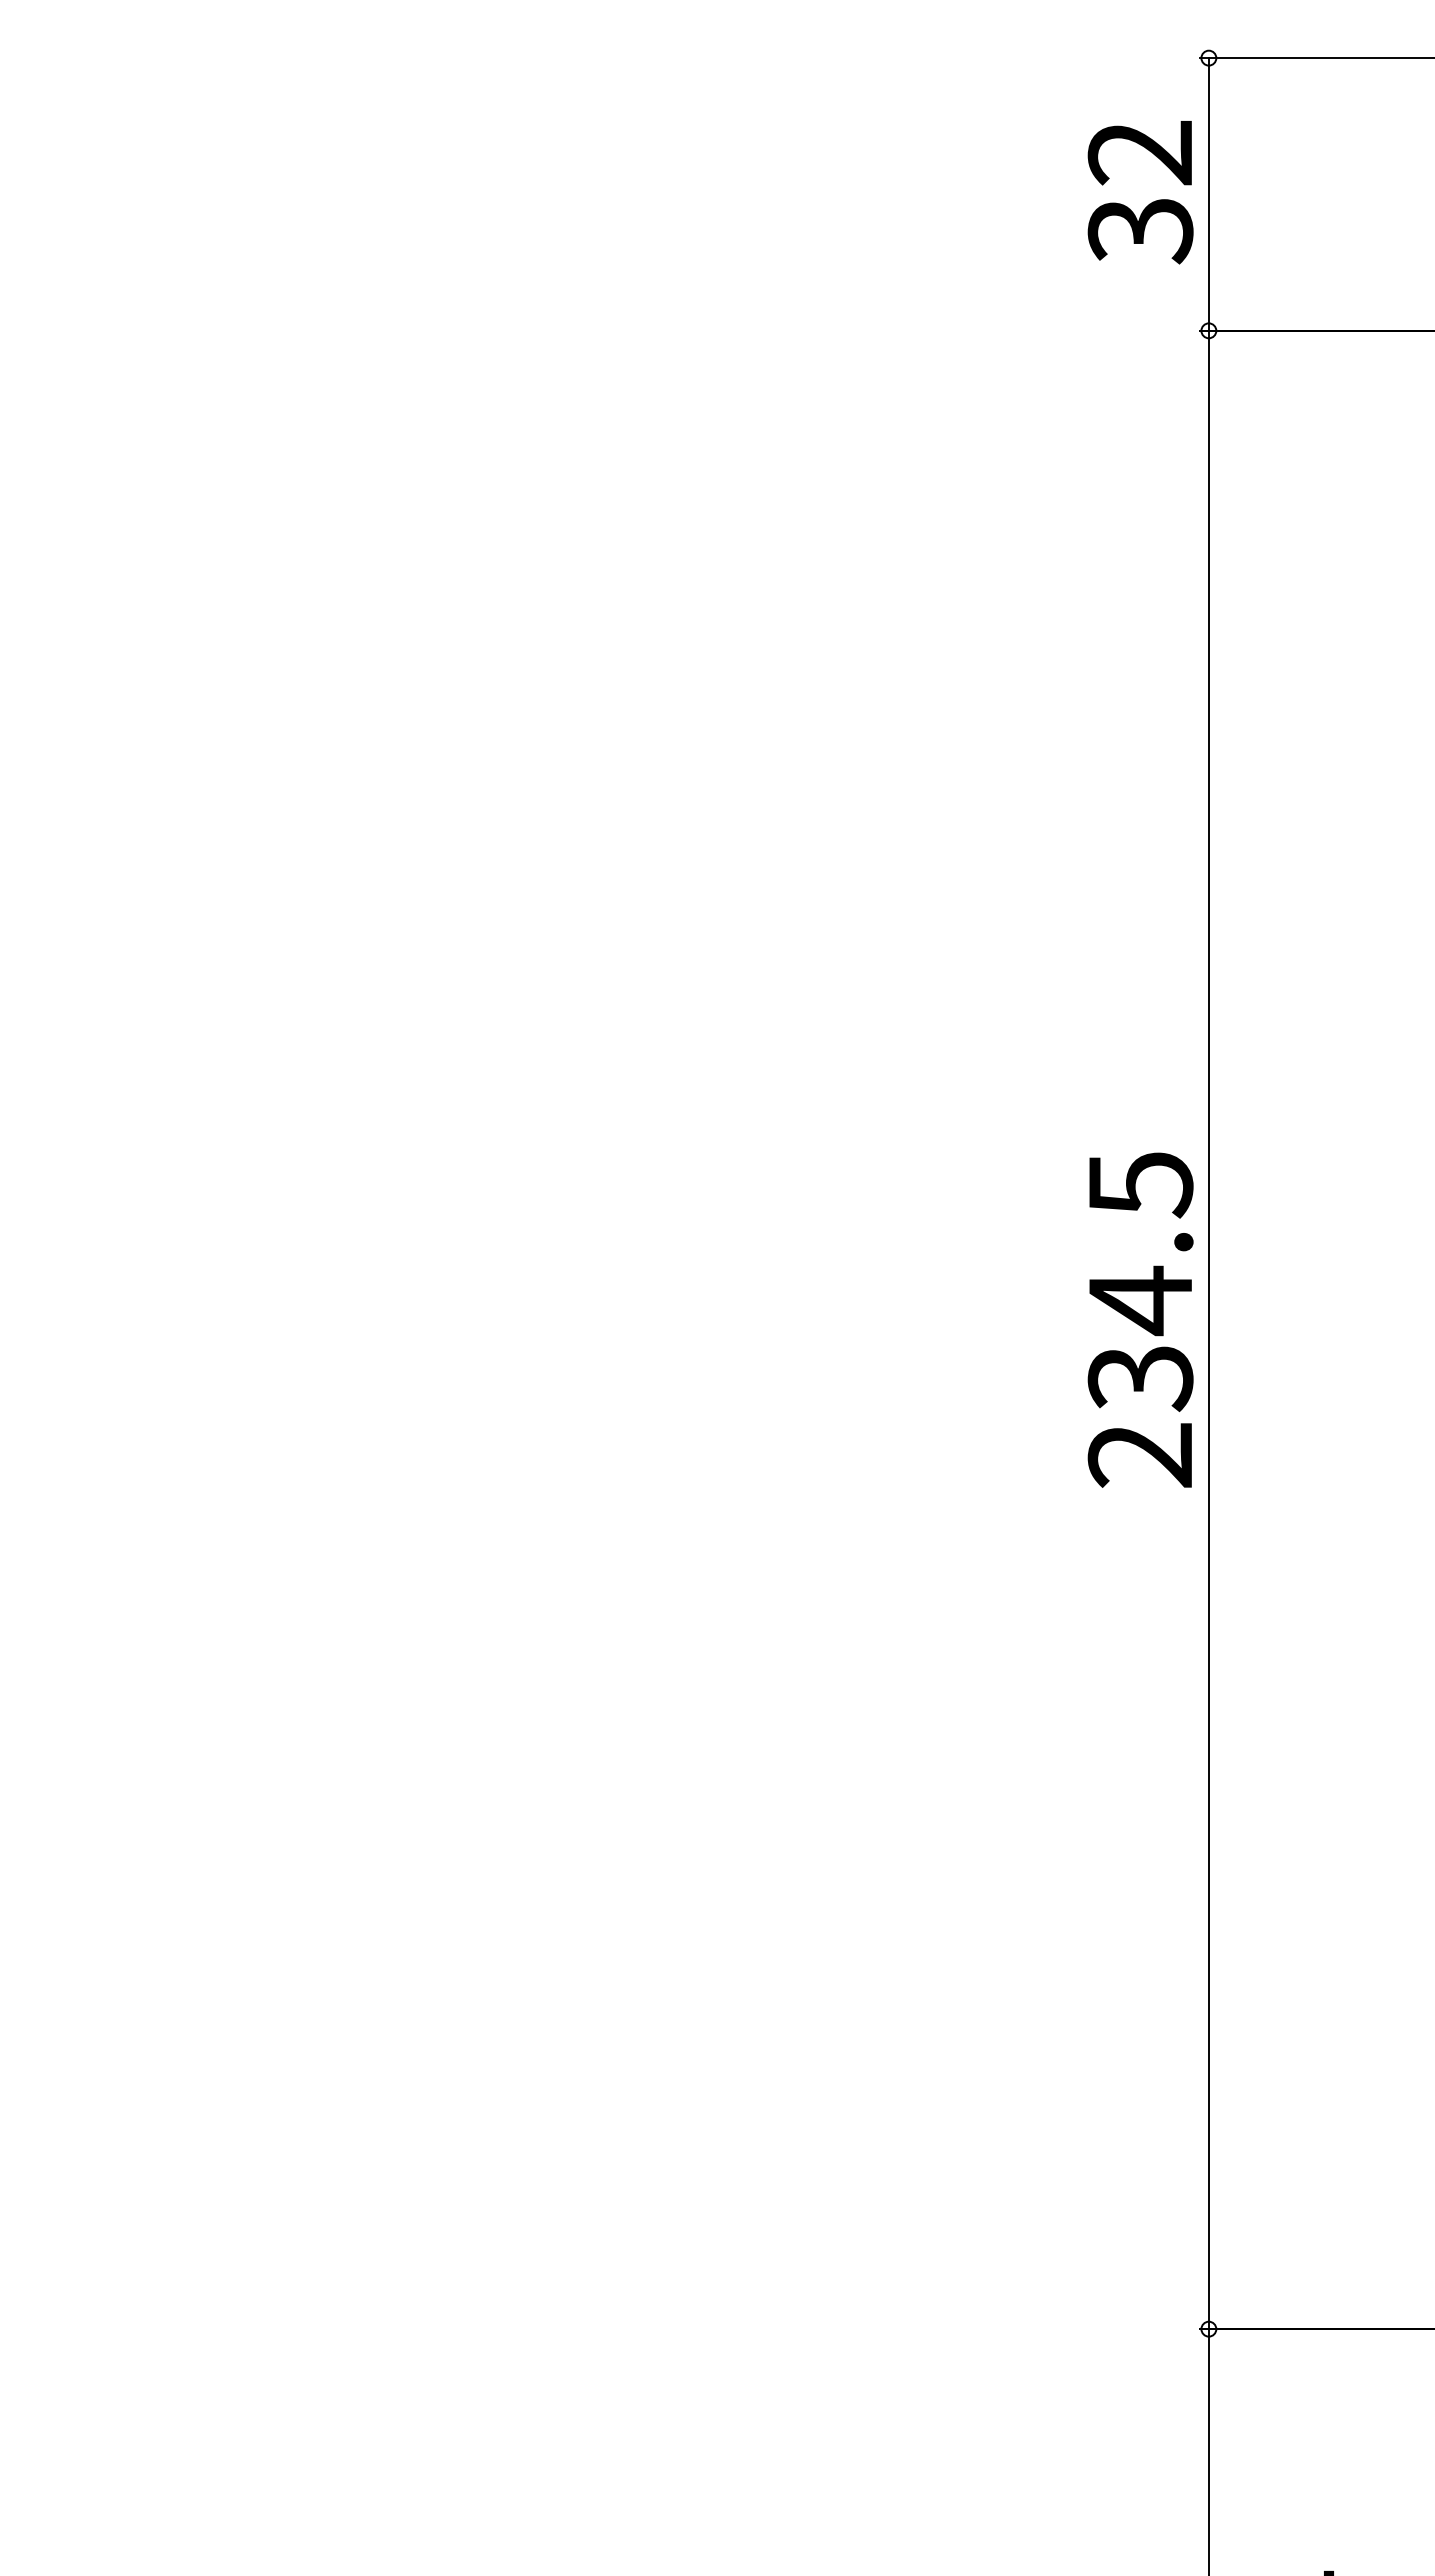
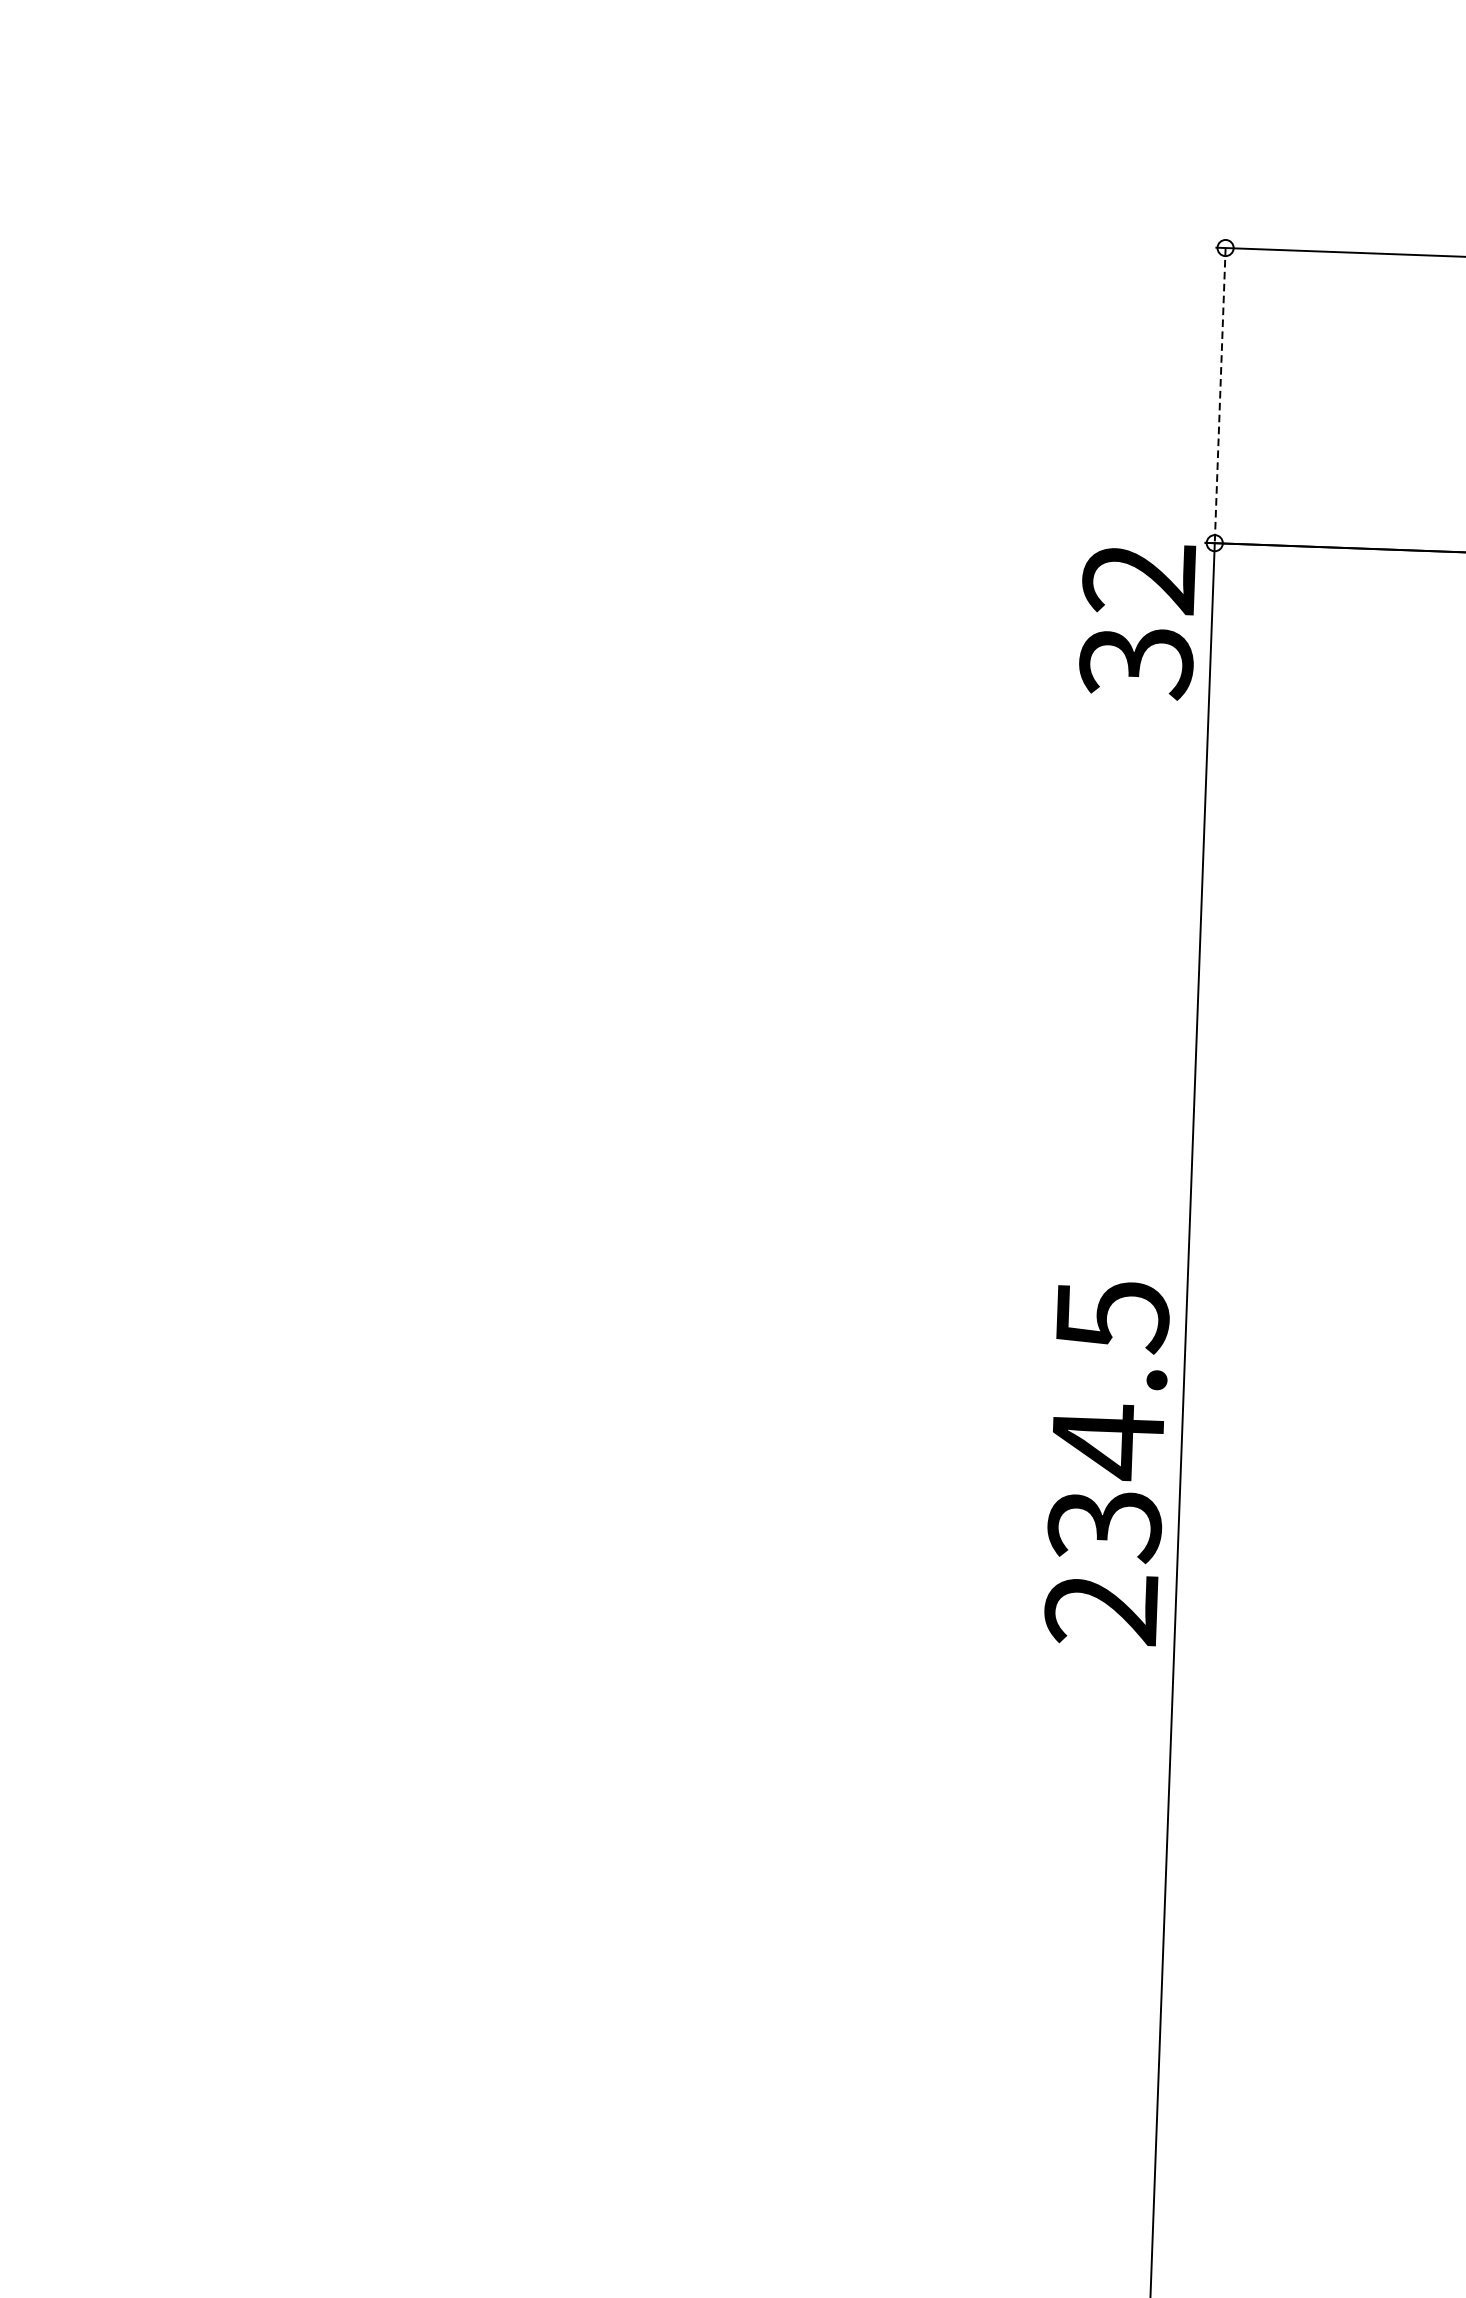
text: (1140, 192) -> (1137, 621), moved
line: (1208, 194) -> (1219, 395), solid -> dashed
text: (1140, 1319) -> (1106, 1462), moved

